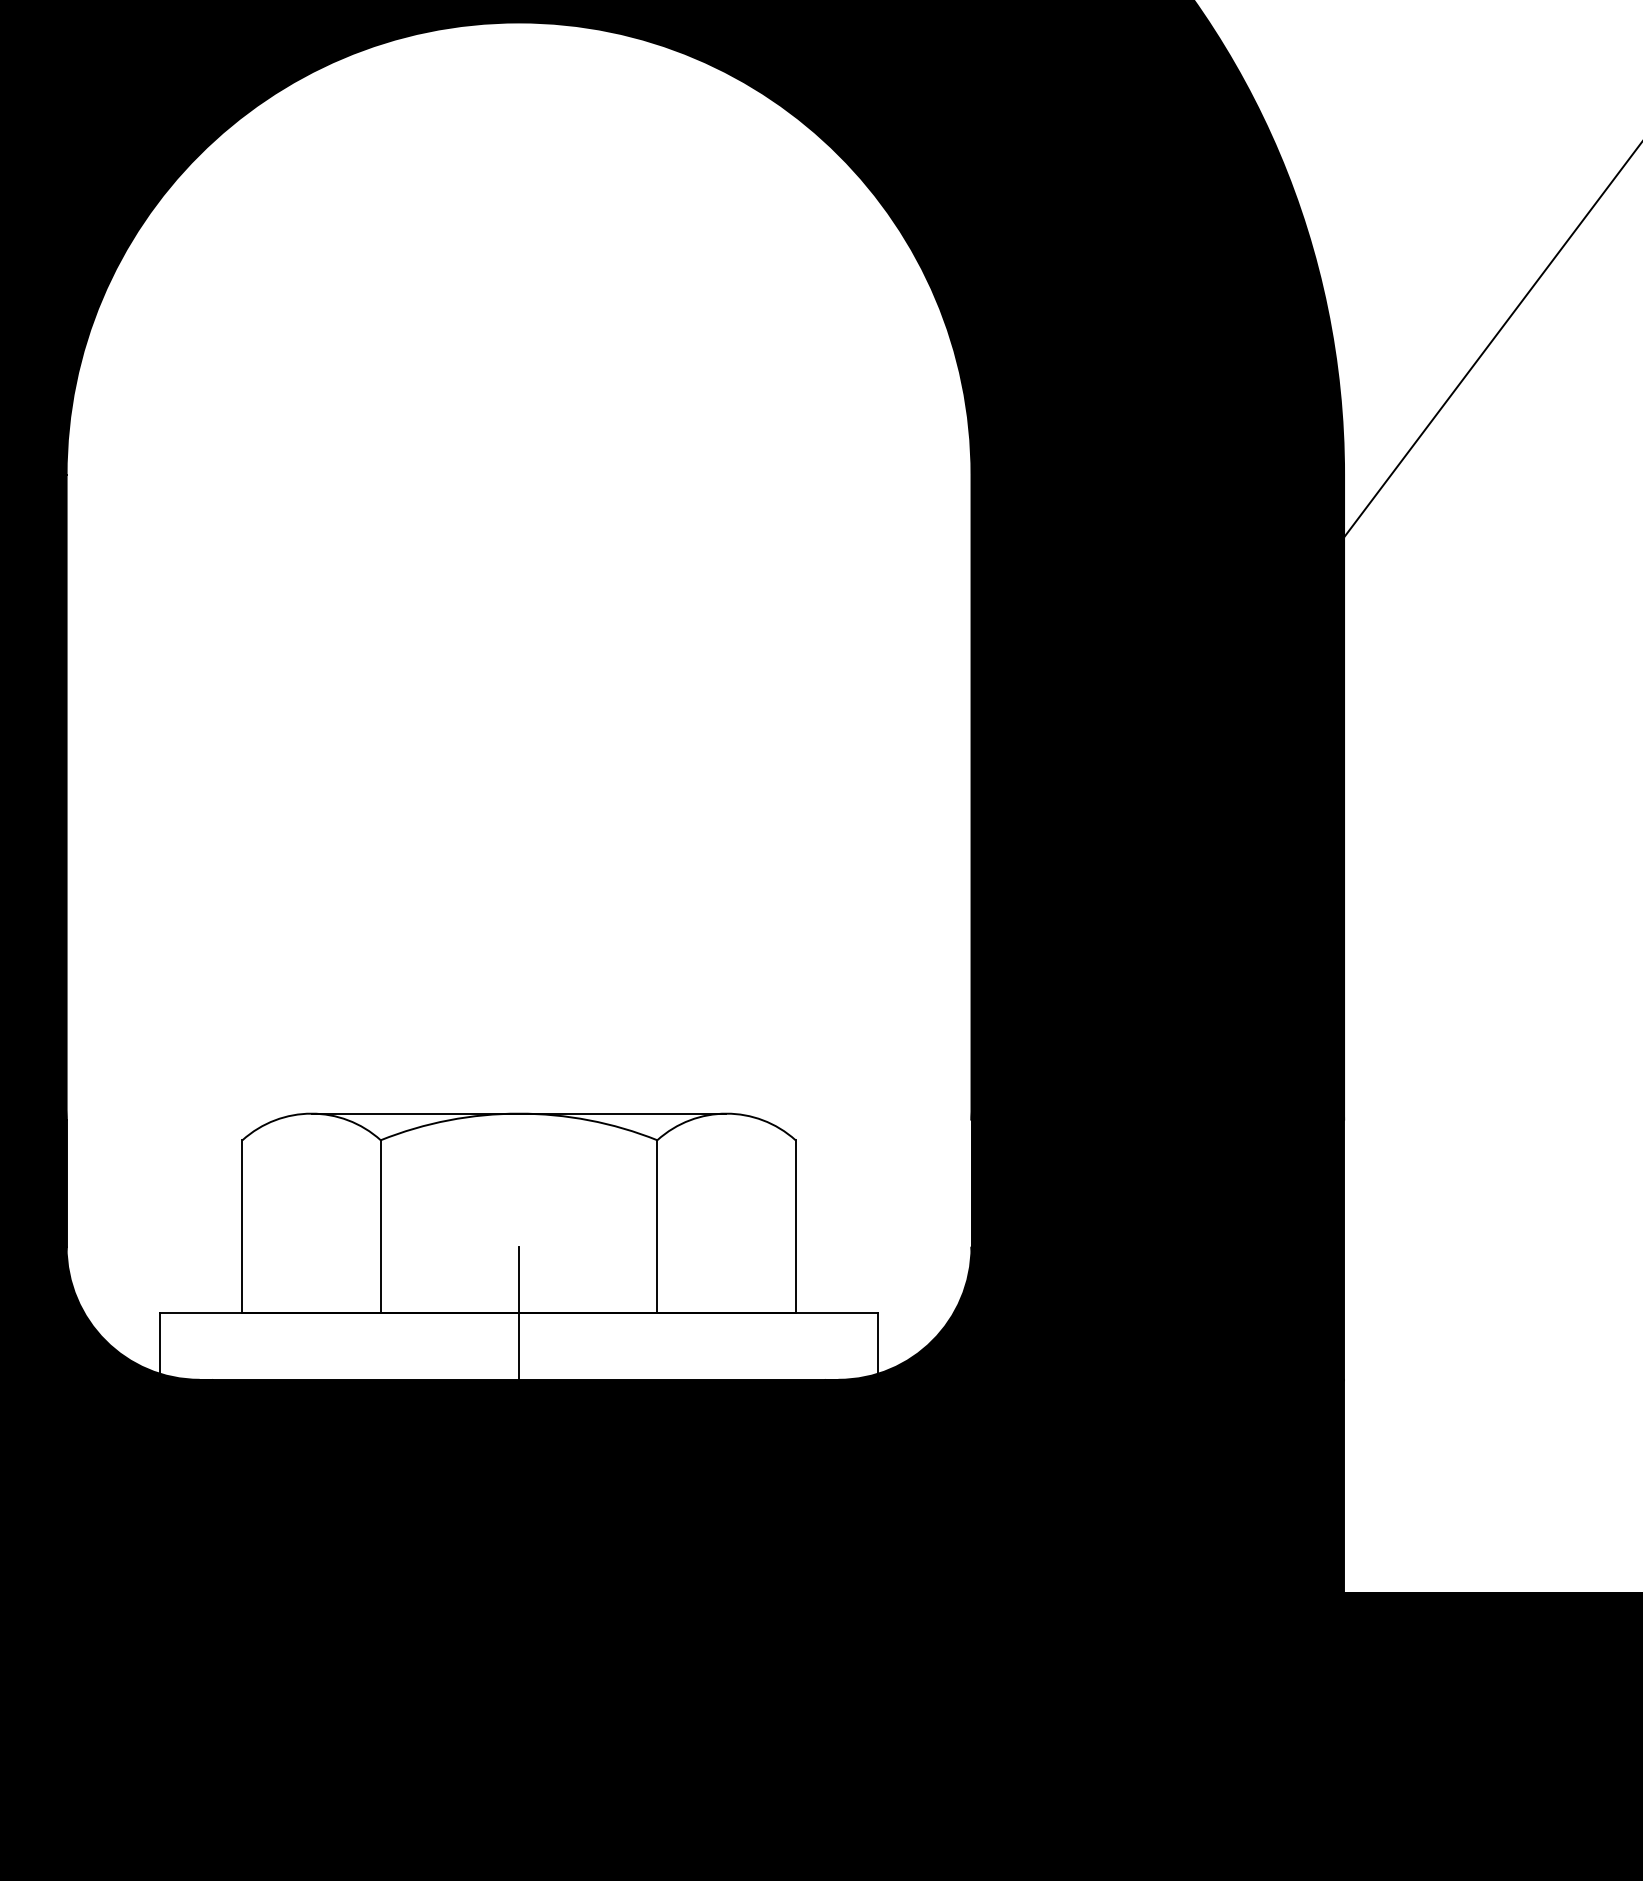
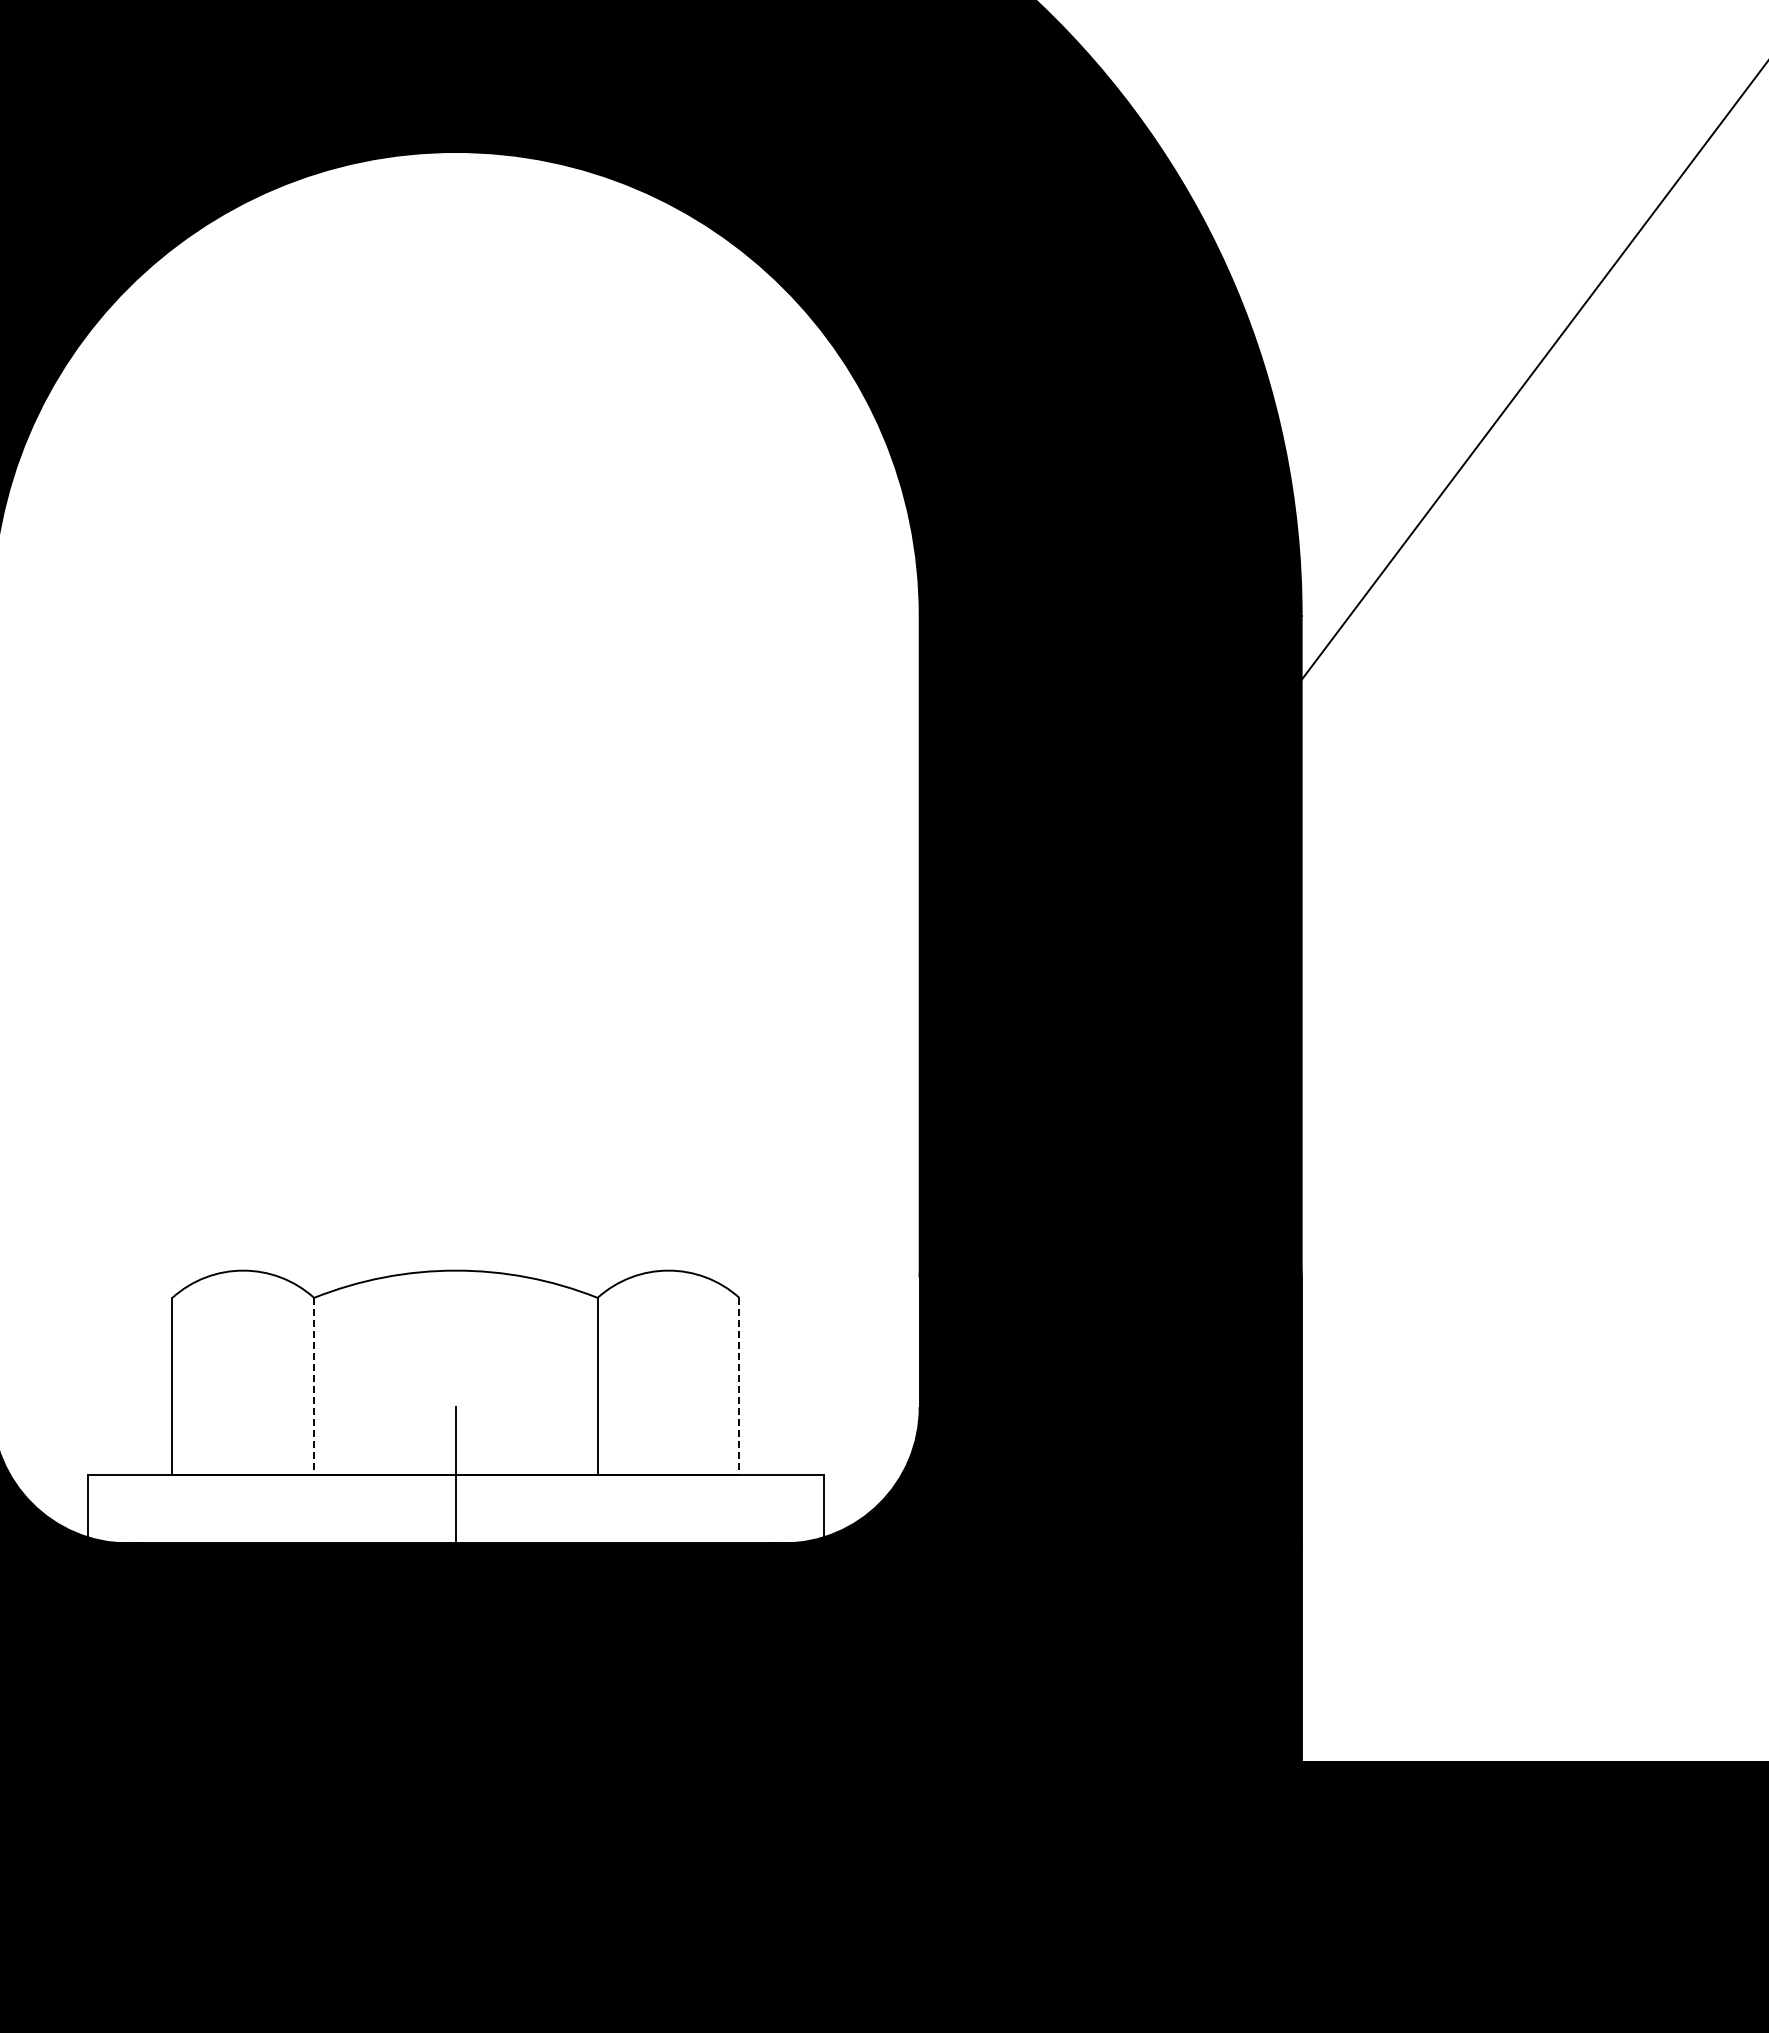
line: (518, 1113) -> (455, 1270), removed
line: (381, 1226) -> (314, 1386), solid -> dashed
line: (795, 1226) -> (739, 1386), solid -> dashed

